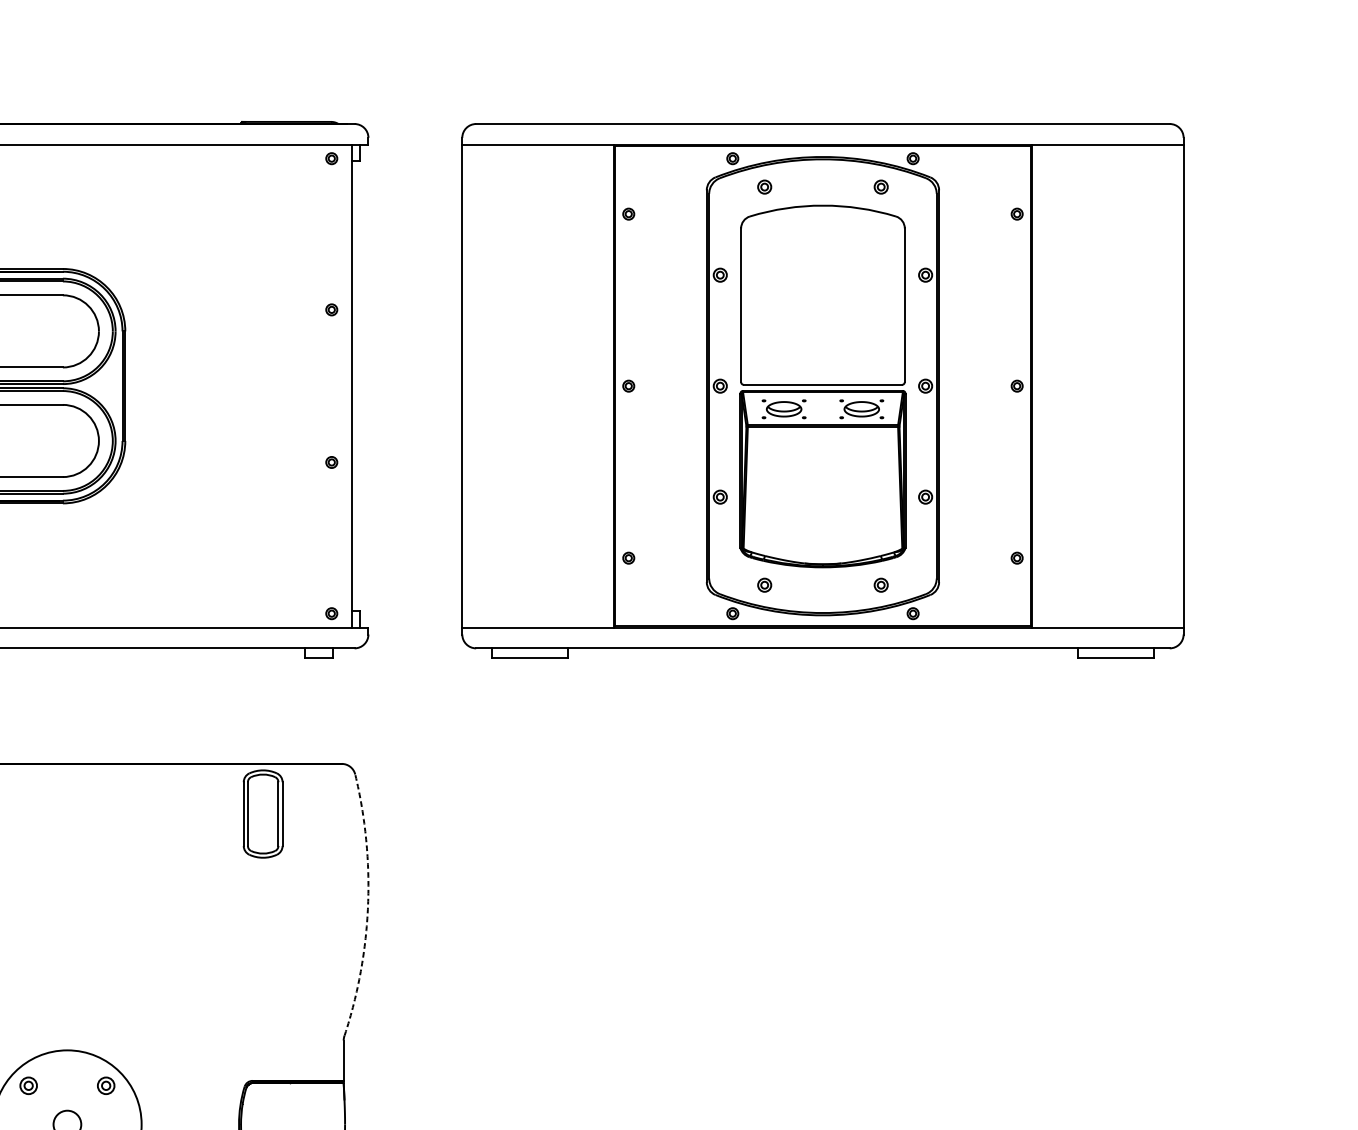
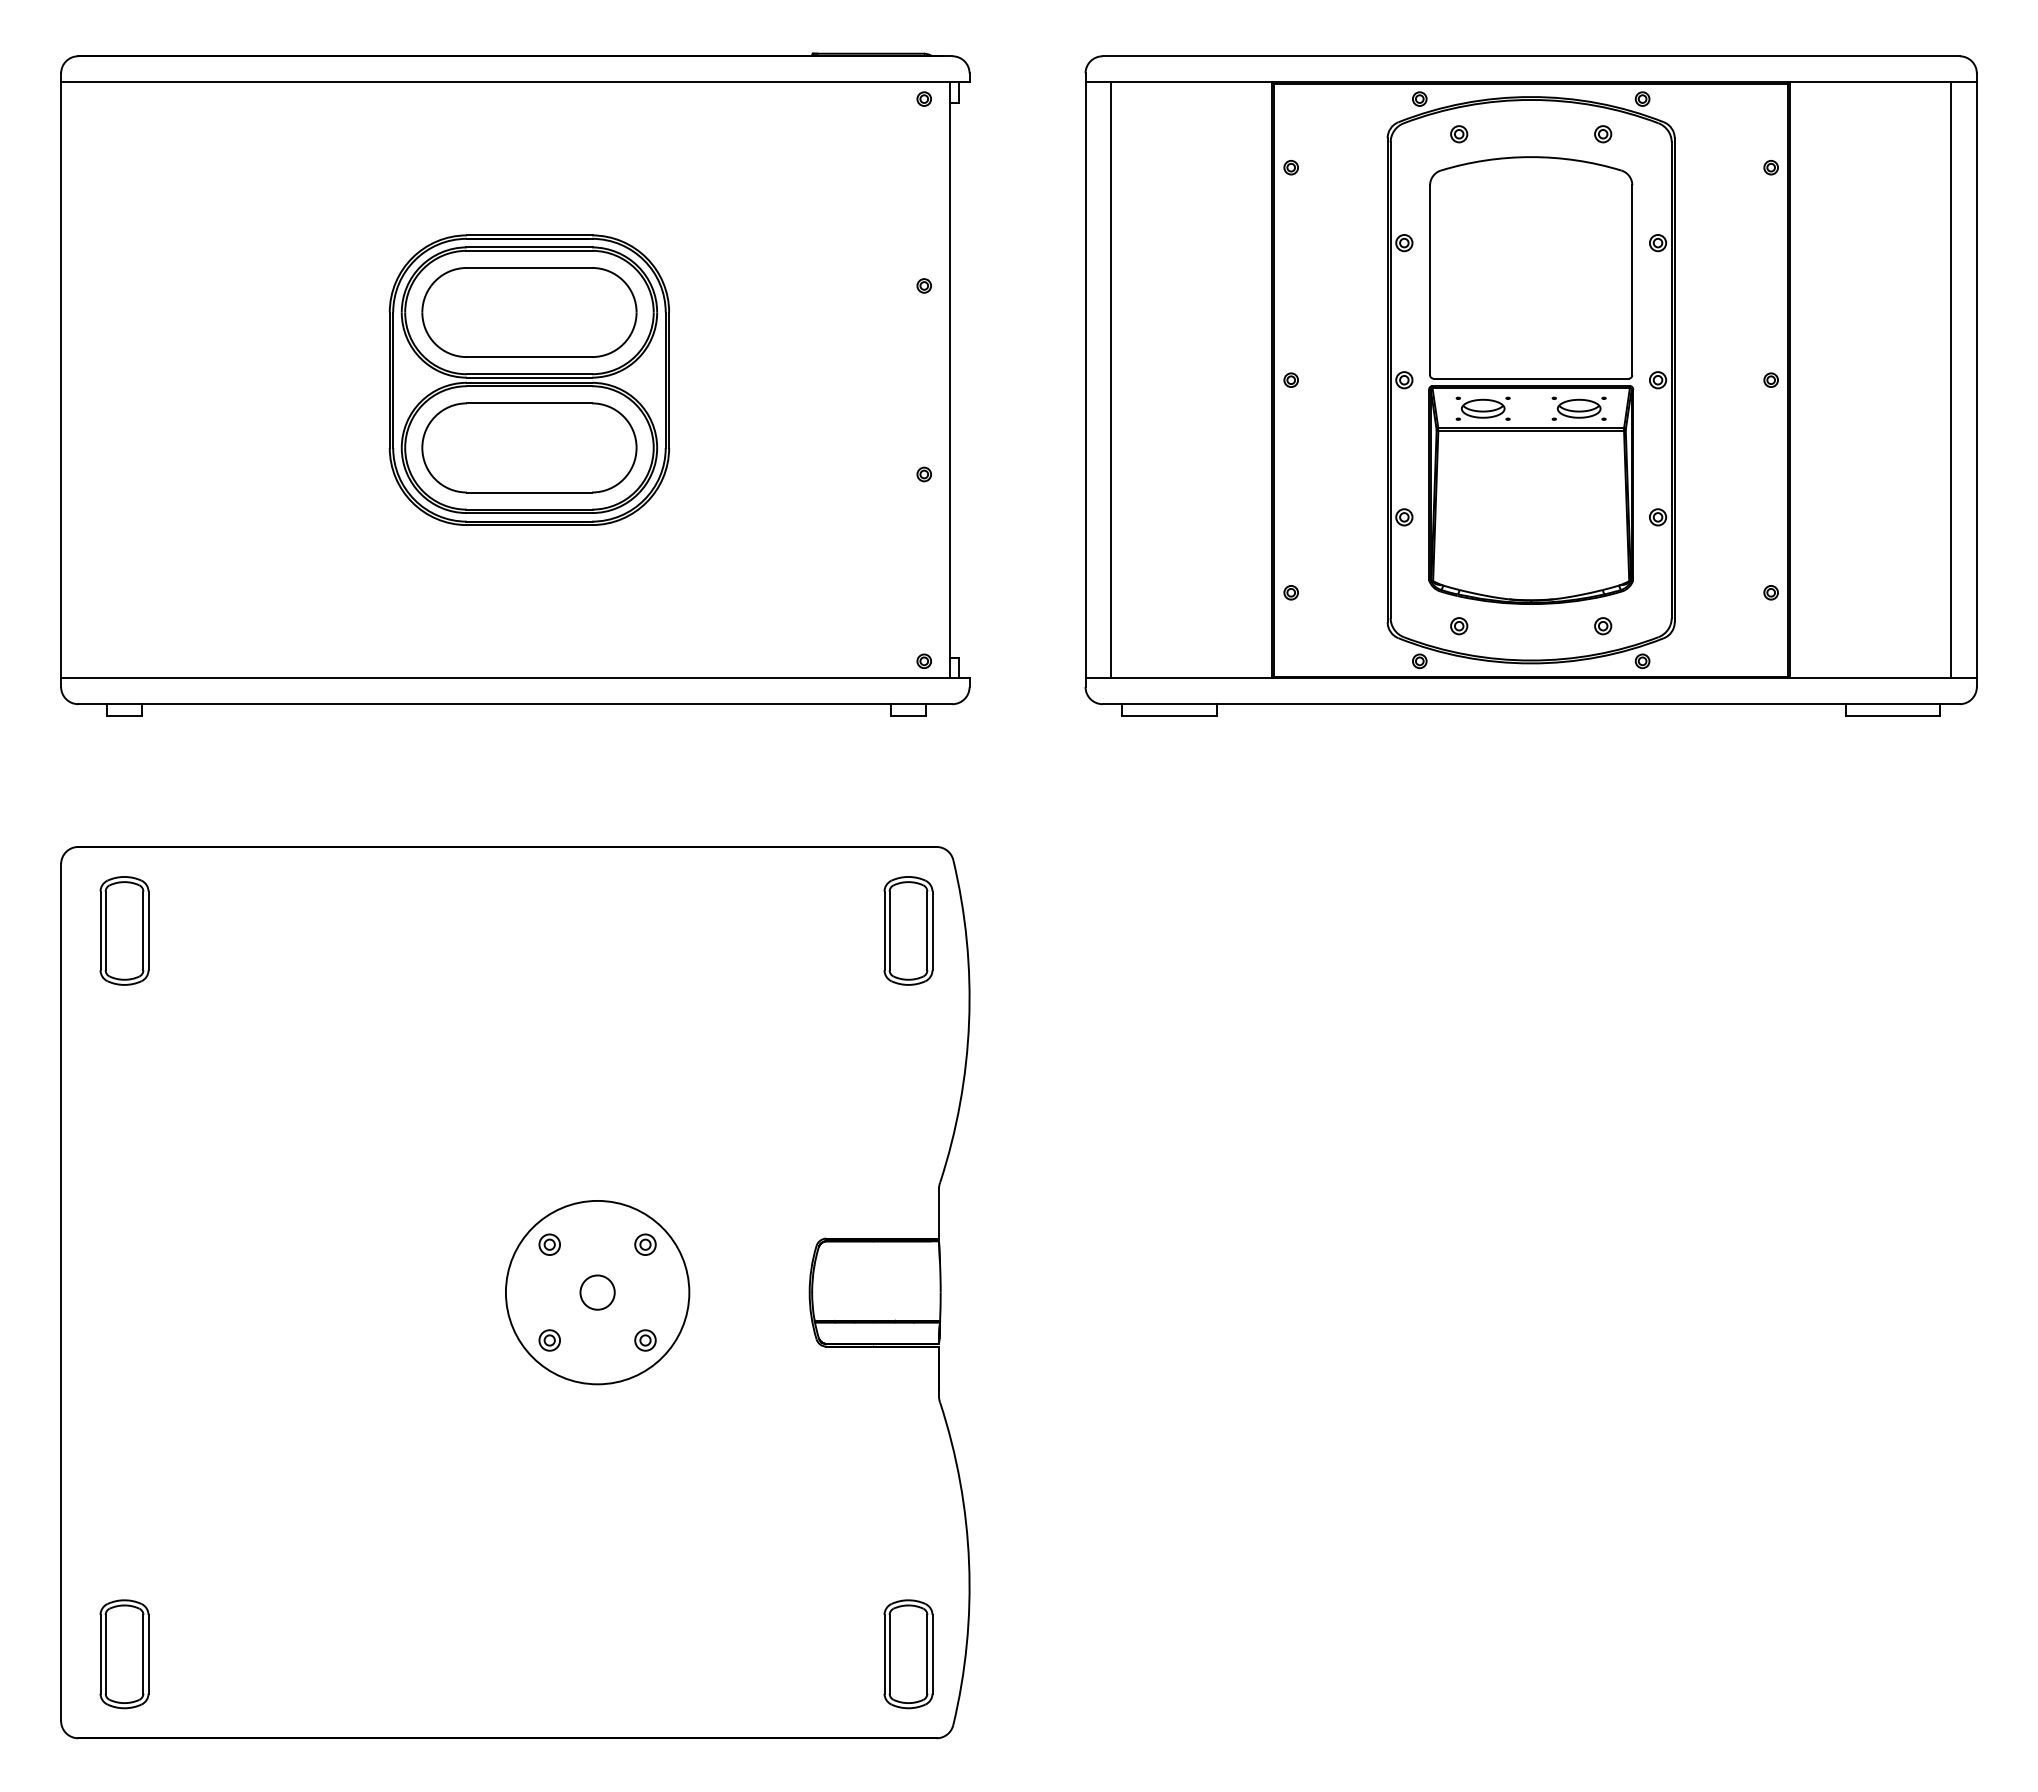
line: (483, 385) -> (1111, 379), added
line: (1163, 385) -> (1951, 379), added
part: (263, 813) -> (908, 930), moved
arc: (368, 905) -> (969, 1022), dashed -> solid

